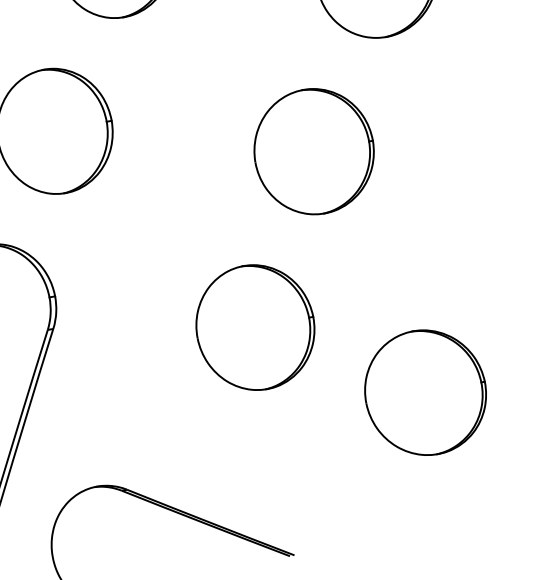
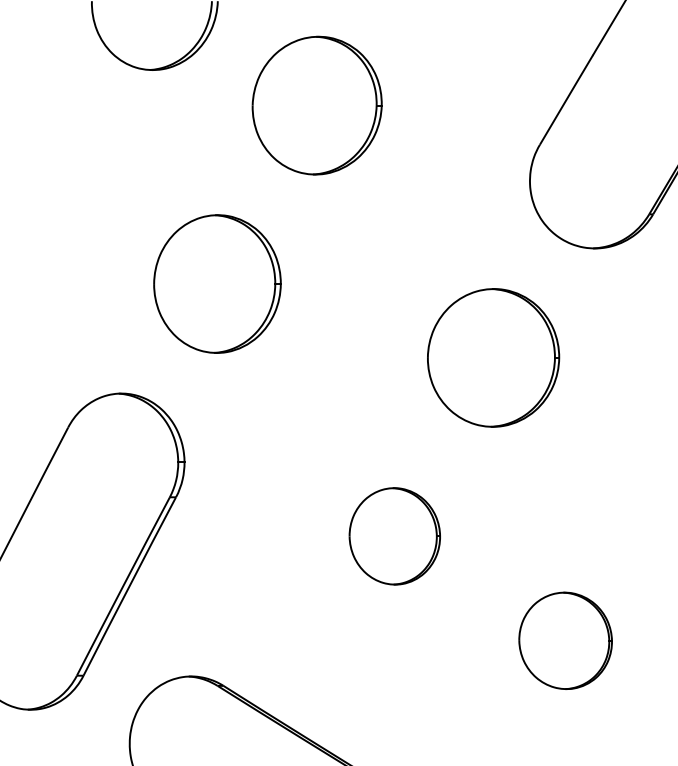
part: (255, 327) -> (394, 536), size x0.7
part: (425, 392) -> (565, 640), size x0.7

